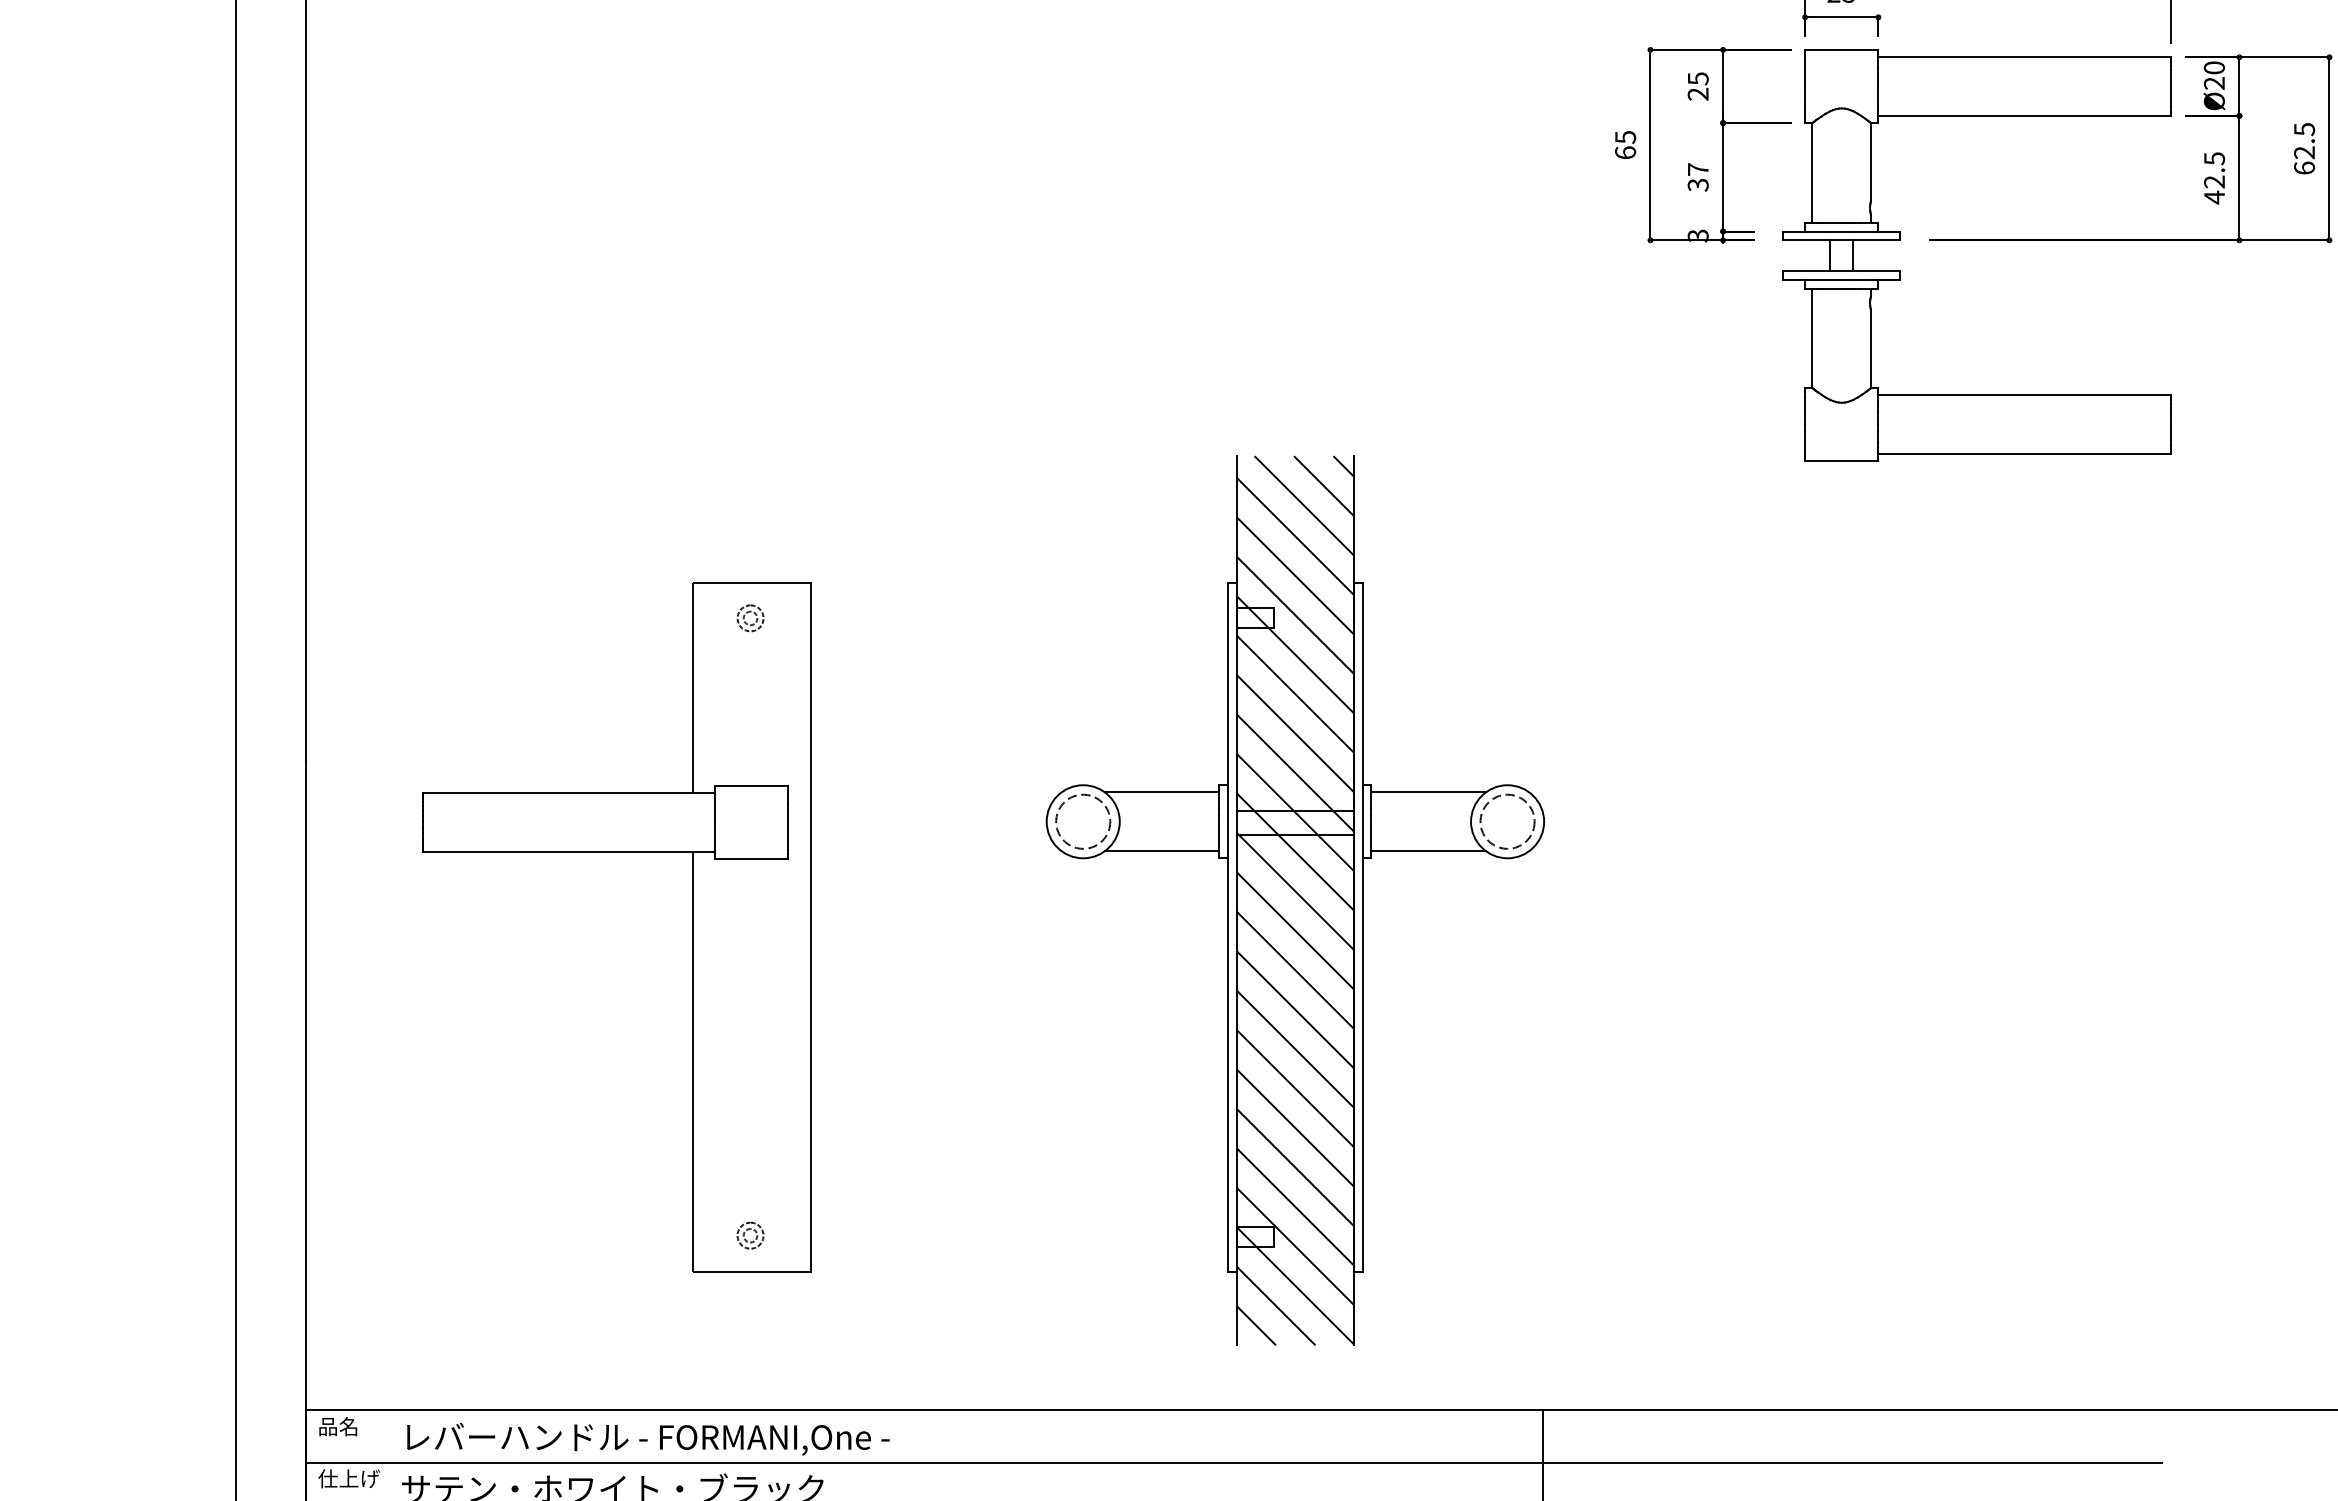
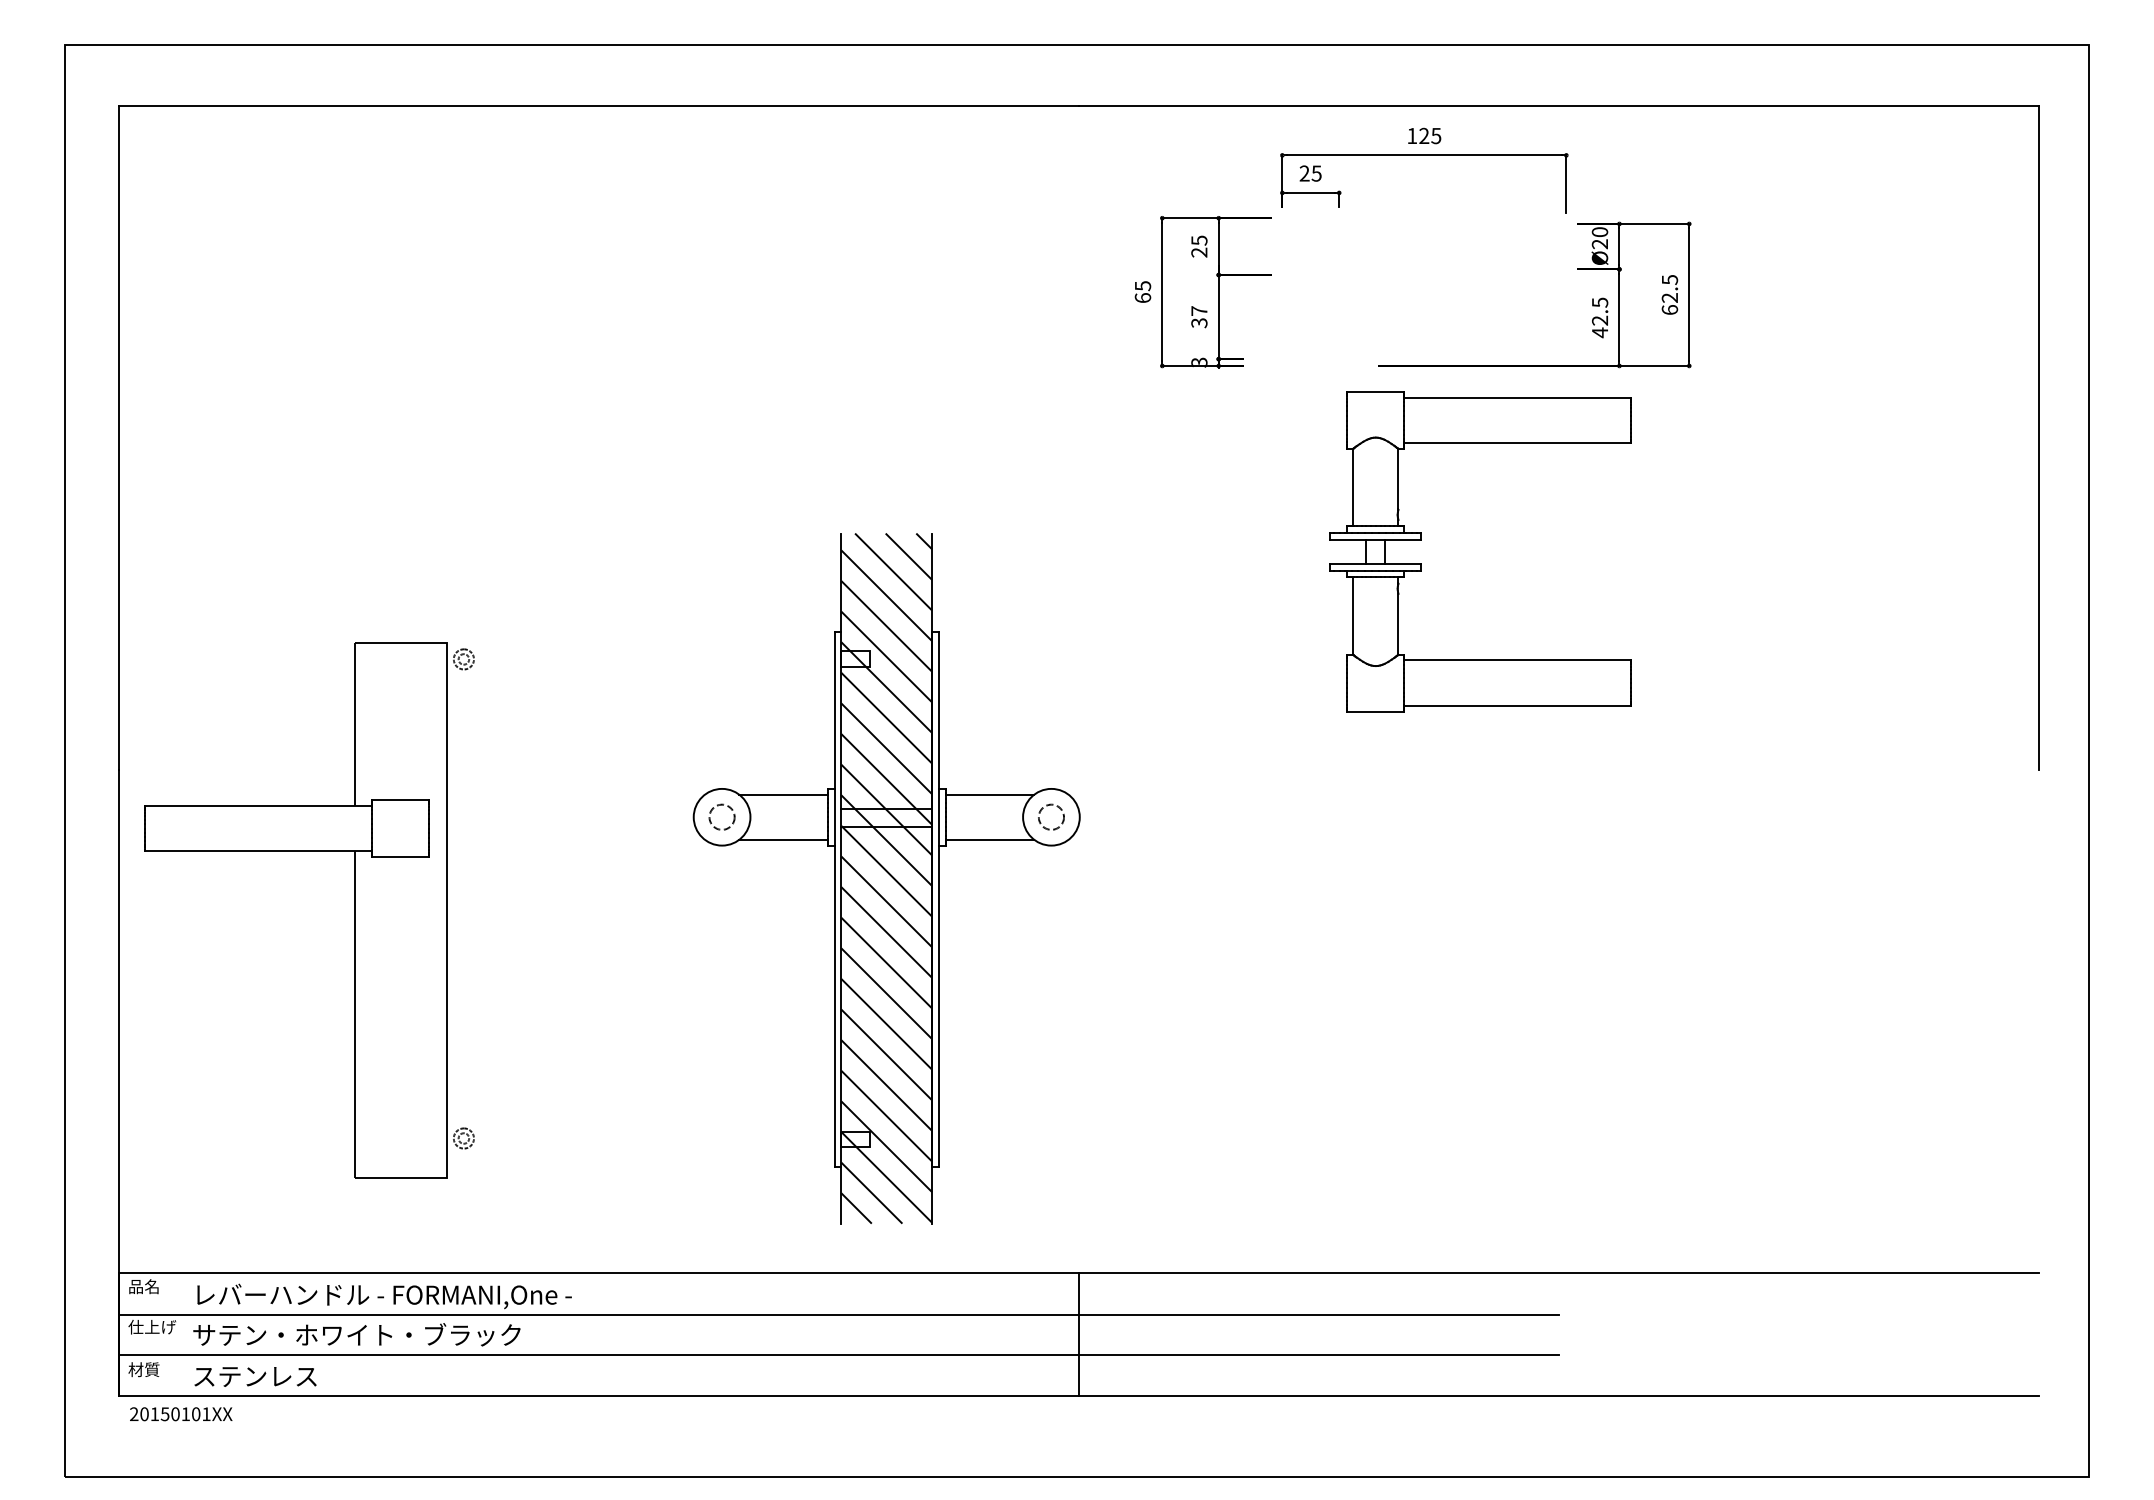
part: (1900, 240) -> (1421, 540), moved
circle: (1083, 822) -> (722, 817), size x0.6
circle: (1507, 822) -> (1051, 817), size x0.6
part: (616, 851) -> (295, 851), moved

